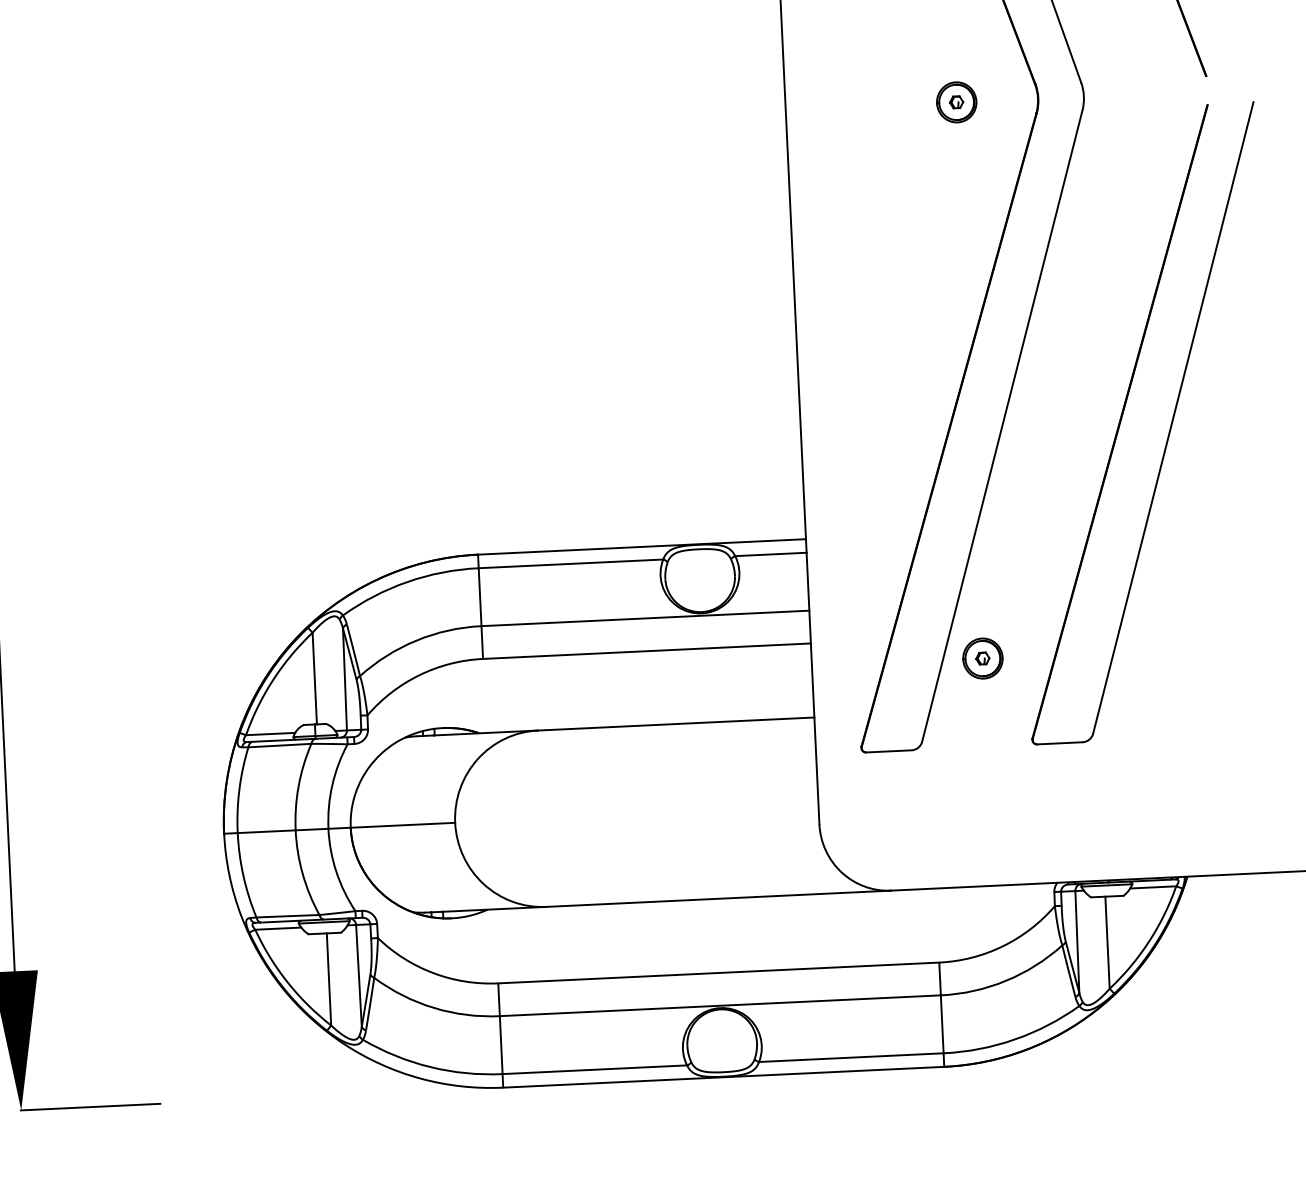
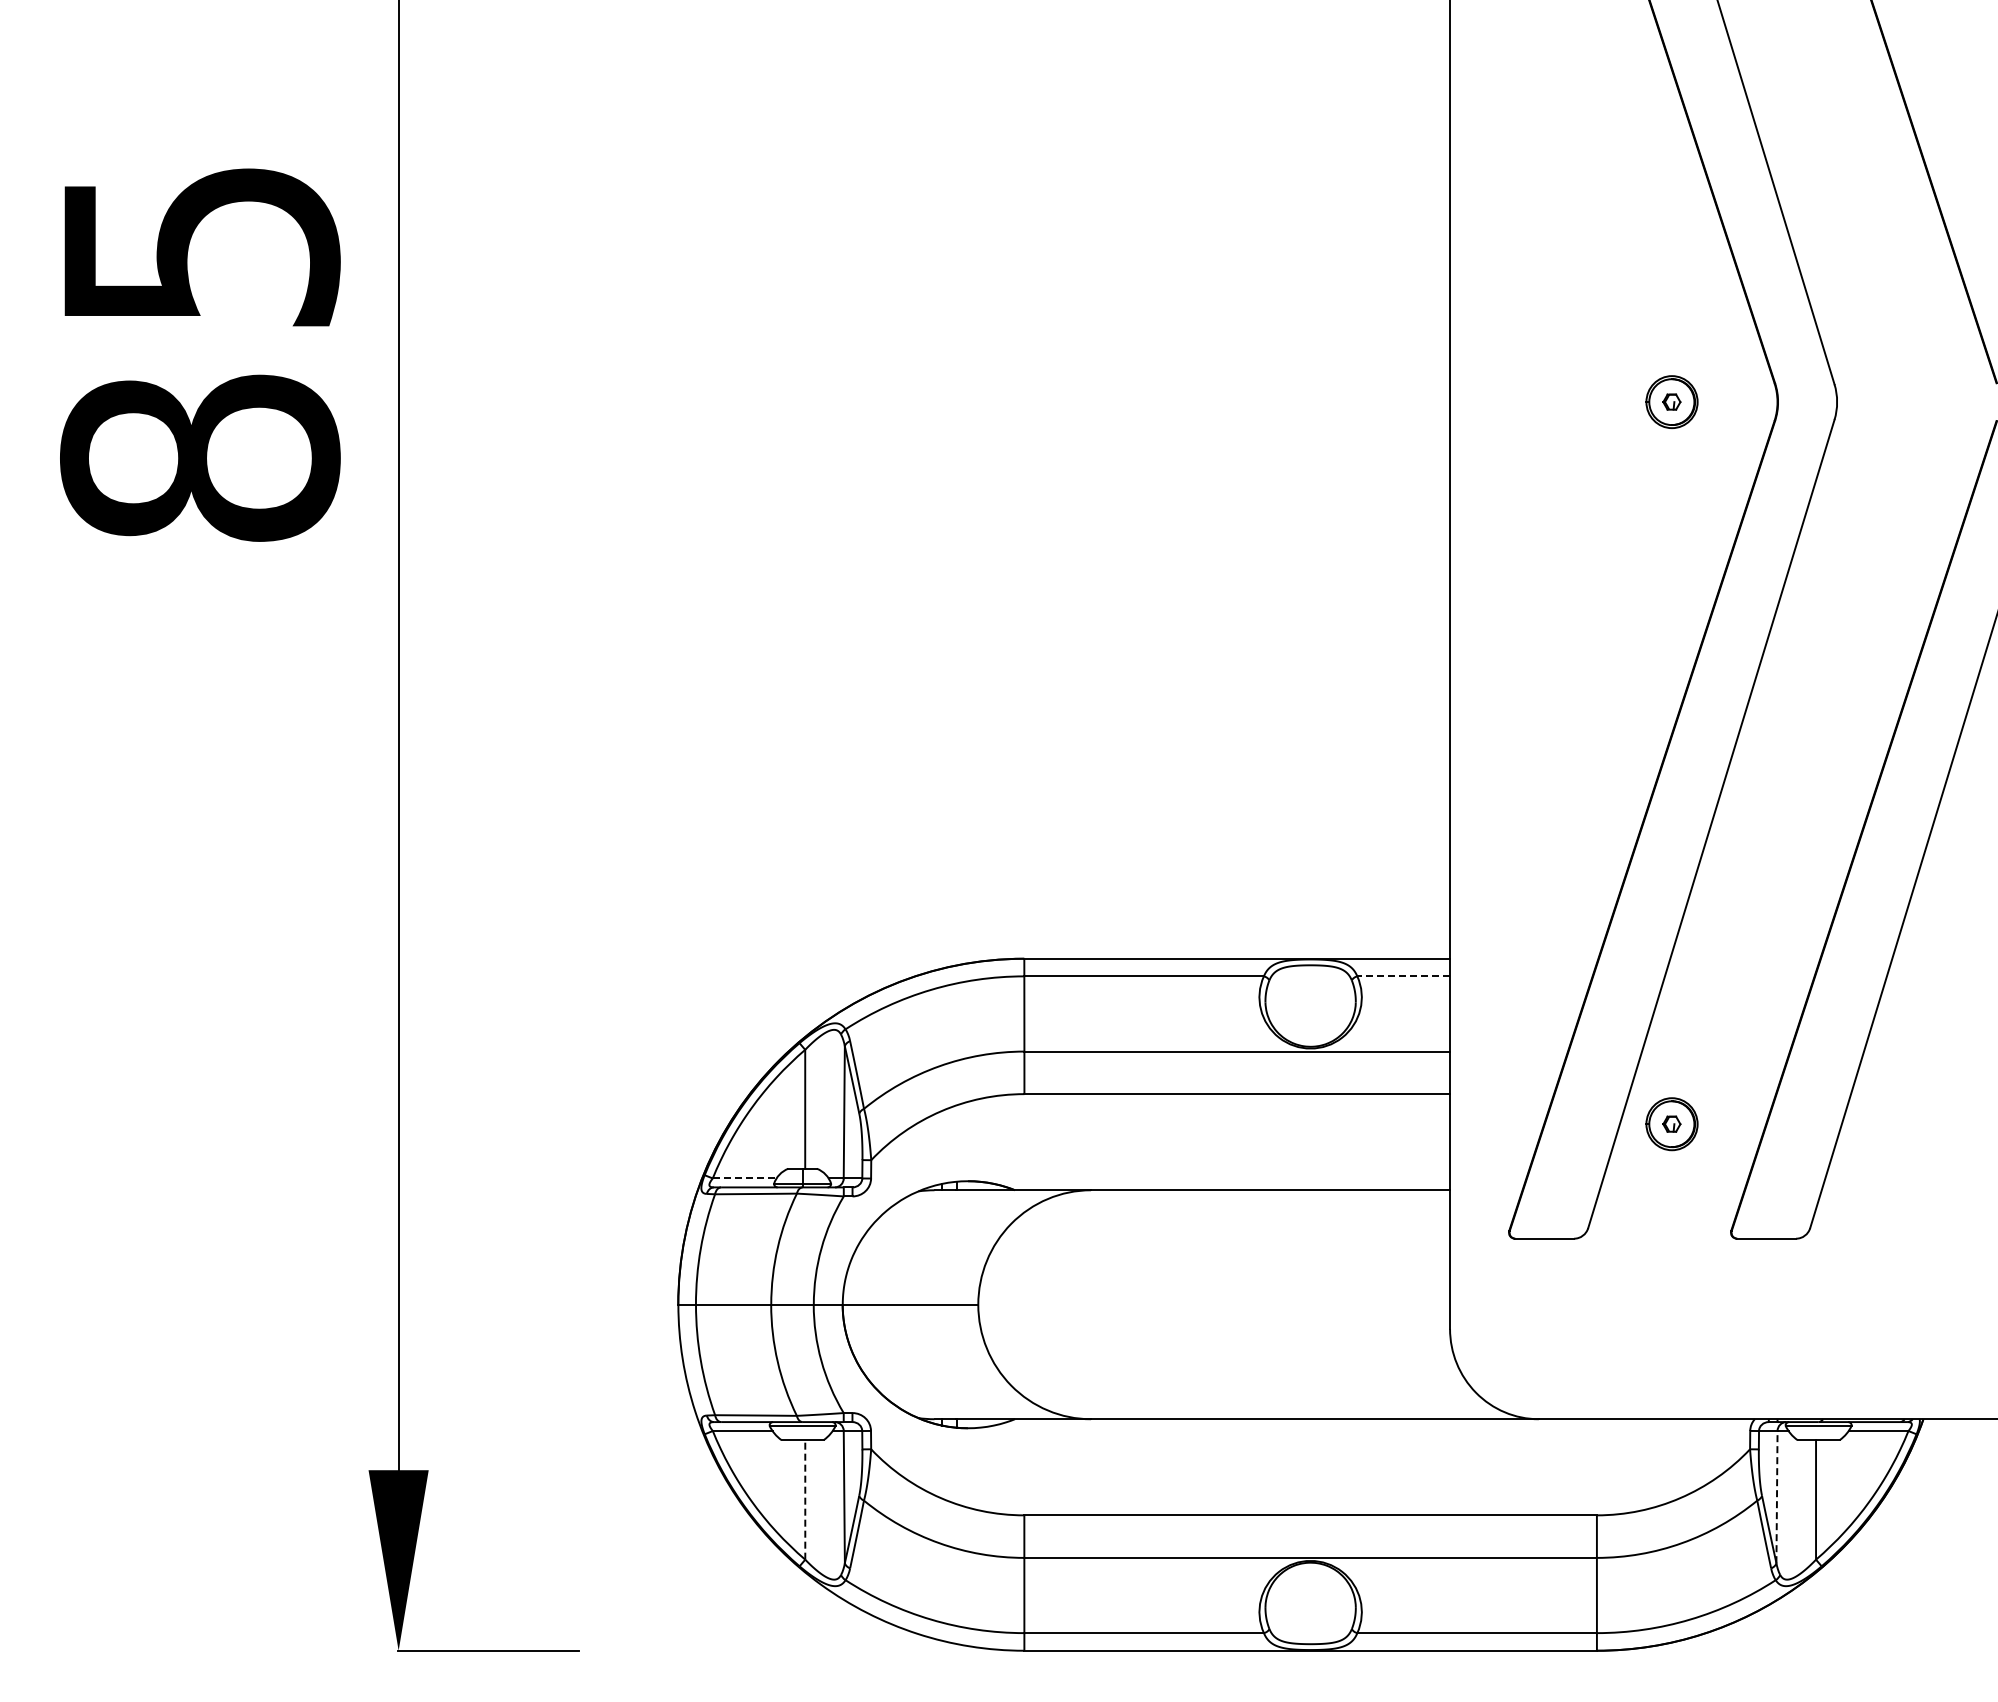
line: (770, 554) -> (1403, 976), solid -> dashed
line: (270, 734) -> (744, 1178), solid -> dashed
line: (1076, 941) -> (1776, 1496), solid -> dashed
line: (329, 979) -> (805, 1499), solid -> dashed

